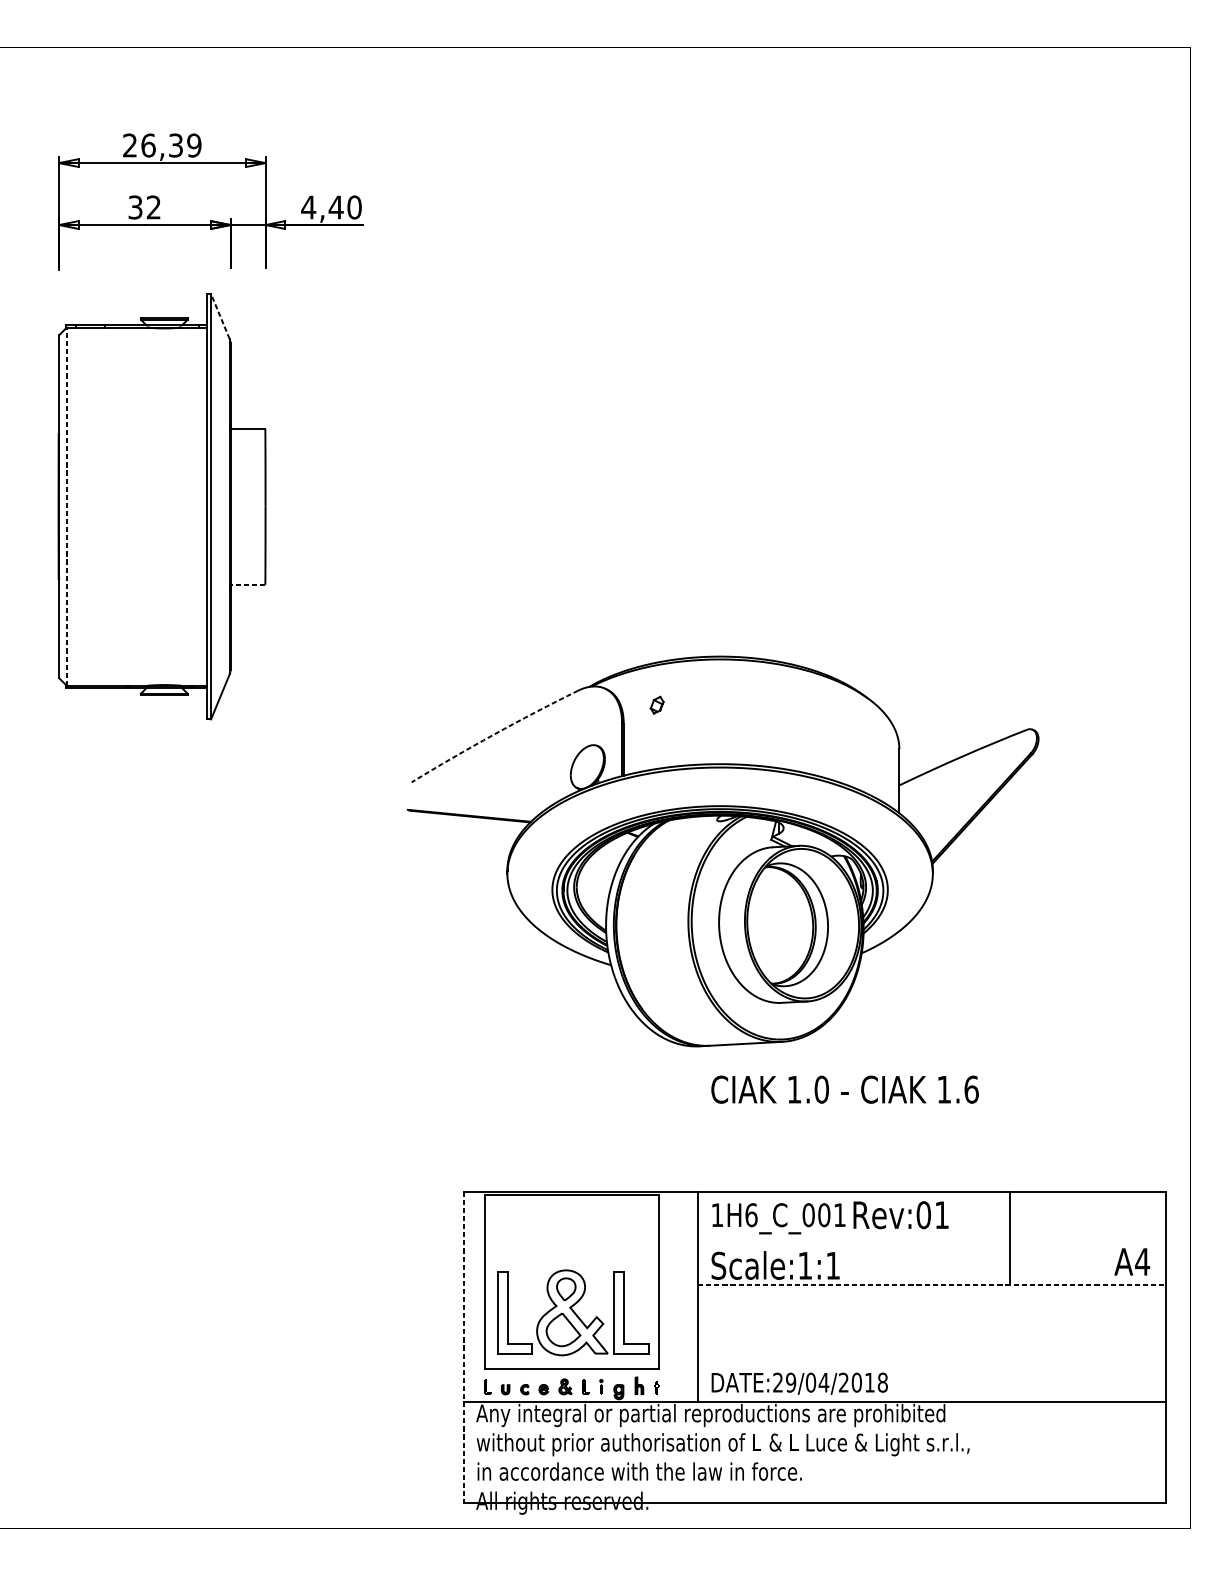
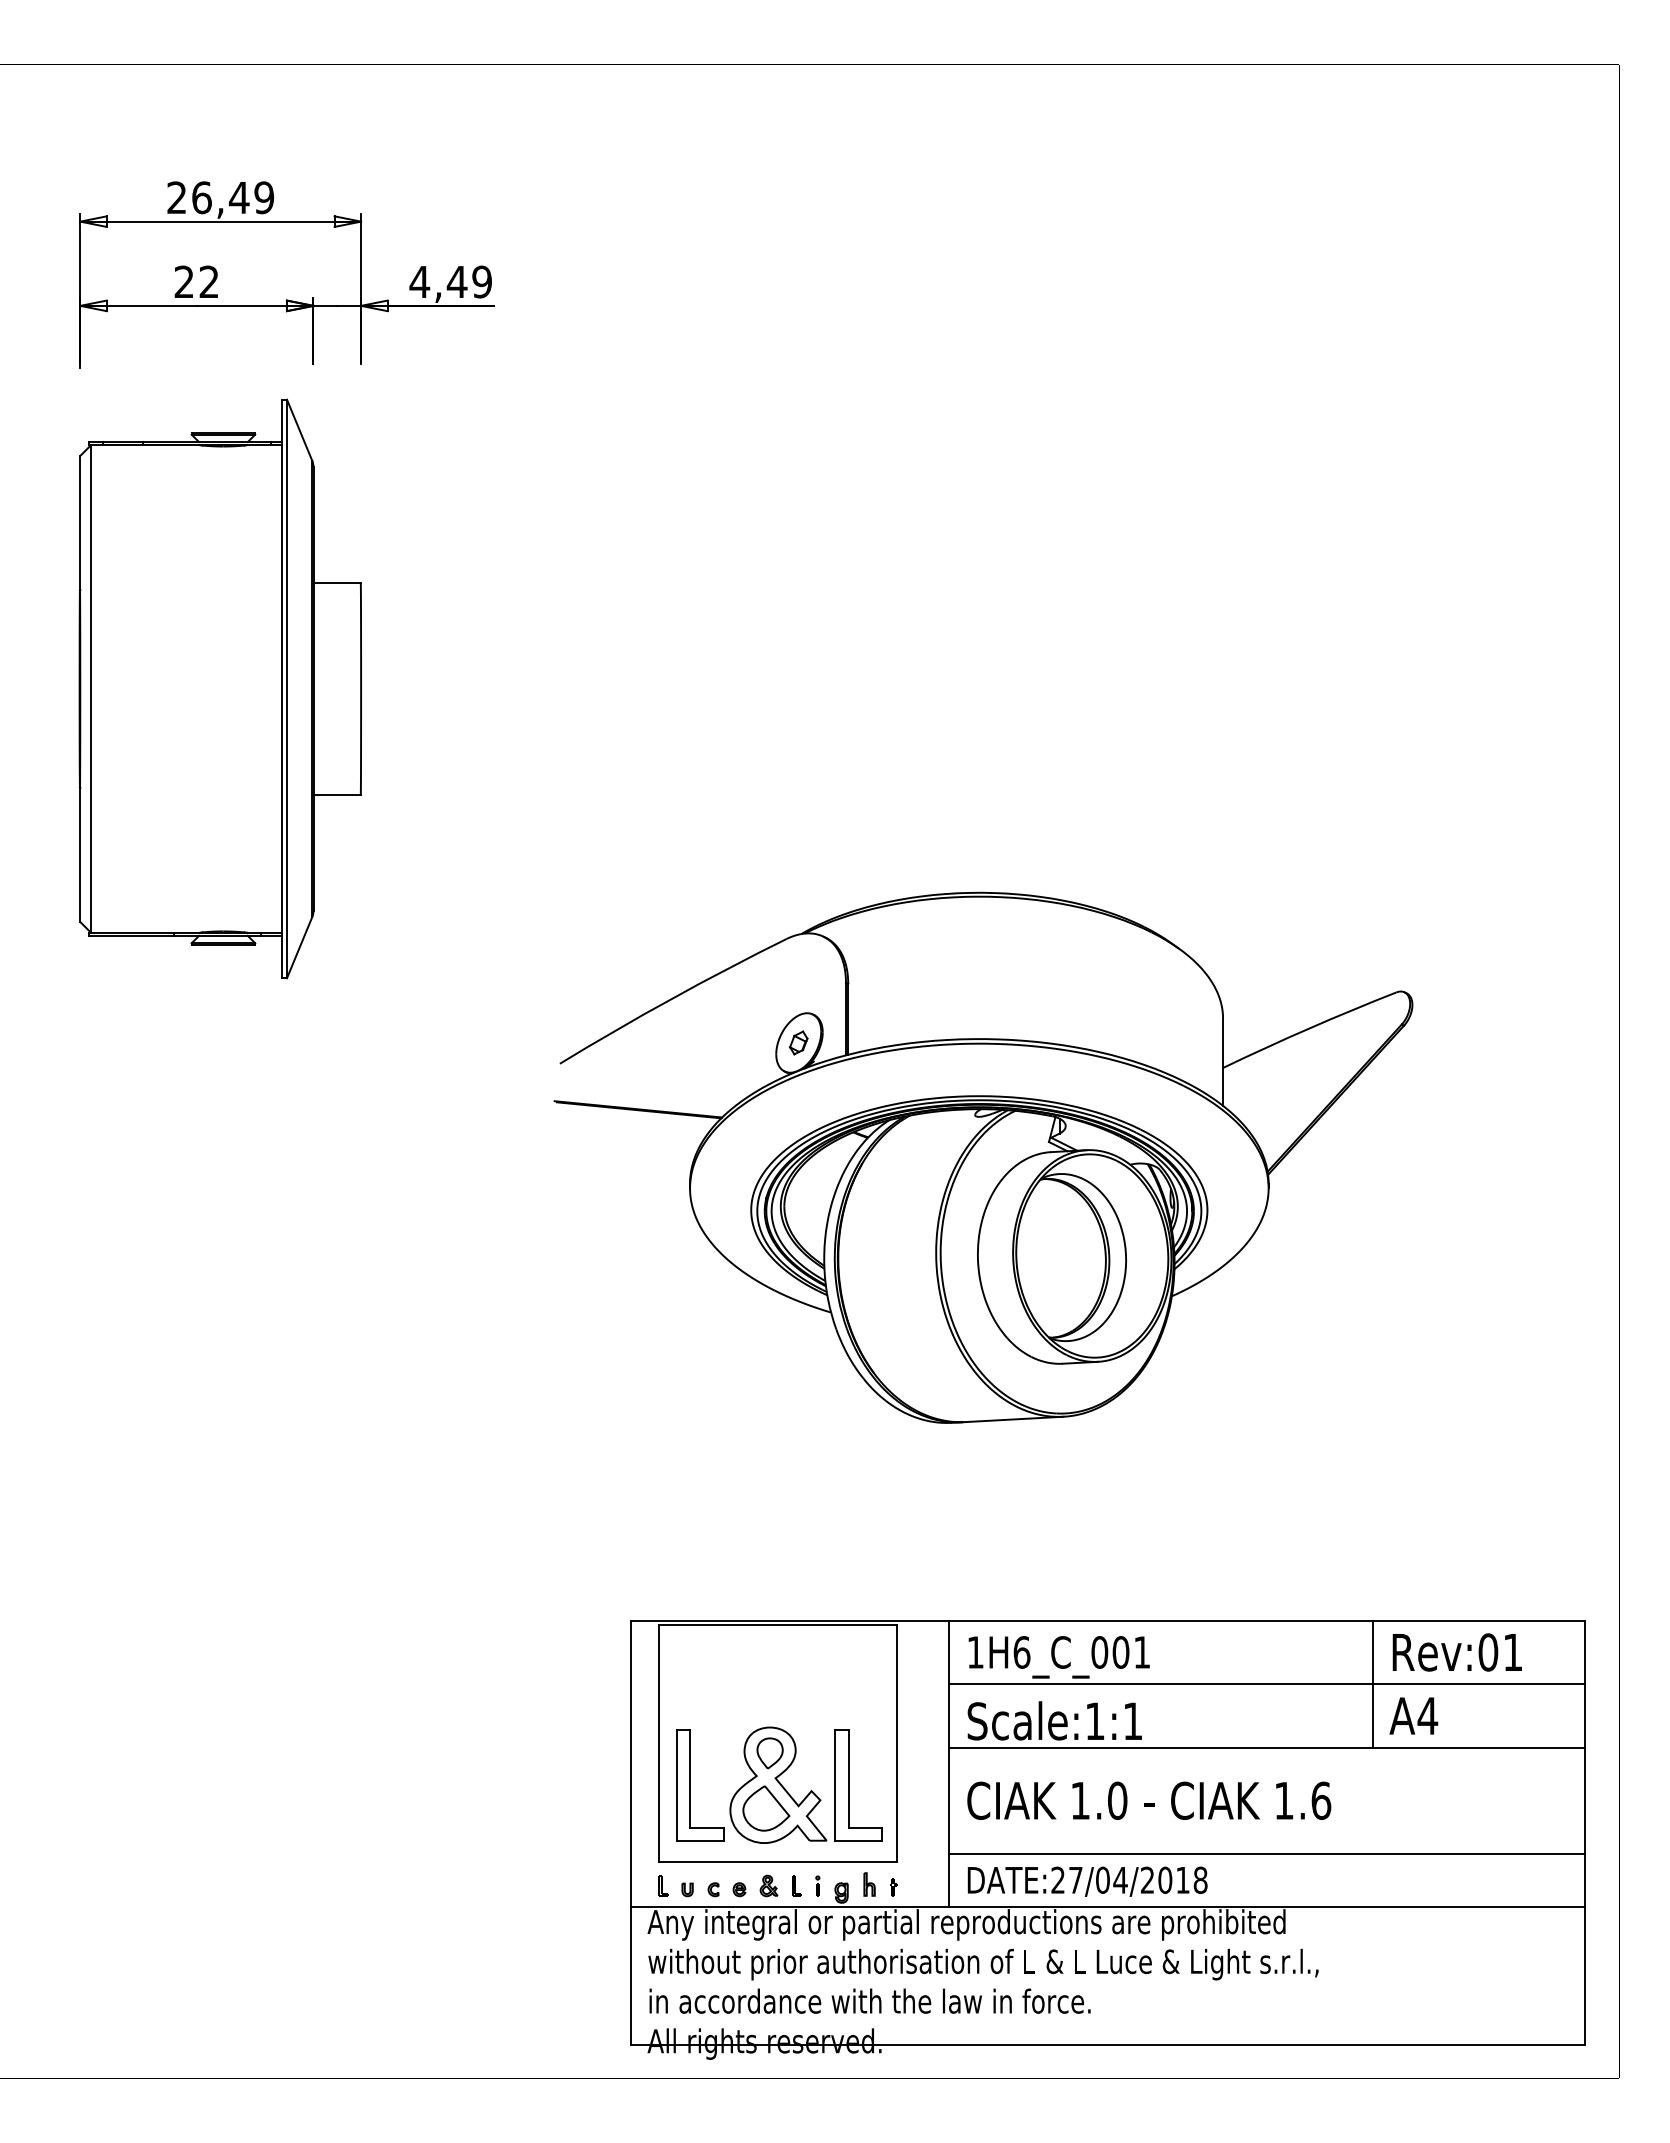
text: (175, 145) -> (238, 197), 26,39 -> 26,49
text: (134, 207) -> (183, 281), 32 -> 22
text: (354, 207) -> (482, 281), 4,40 -> 4,49
line: (220, 315) -> (299, 429), dashed -> solid
line: (66, 506) -> (90, 688), dashed -> solid
line: (248, 584) -> (337, 794), dashed -> solid
part: (657, 704) -> (798, 1042), moved
arc: (493, 734) -> (671, 998), dashed -> solid
text: (845, 1089) -> (1149, 1800), moved
text: (900, 1215) -> (1456, 1652), moved
line: (932, 1238) -> (1267, 1684), added
text: (1132, 1261) -> (1413, 1715), moved
line: (932, 1285) -> (1267, 1747), dashed -> solid
line: (464, 1347) -> (631, 1832), dashed -> solid
line: (932, 1363) -> (1267, 1853), added
text: (790, 1382) -> (1075, 1879), DATE:29/04/2018 -> DATE:27/04/2018

